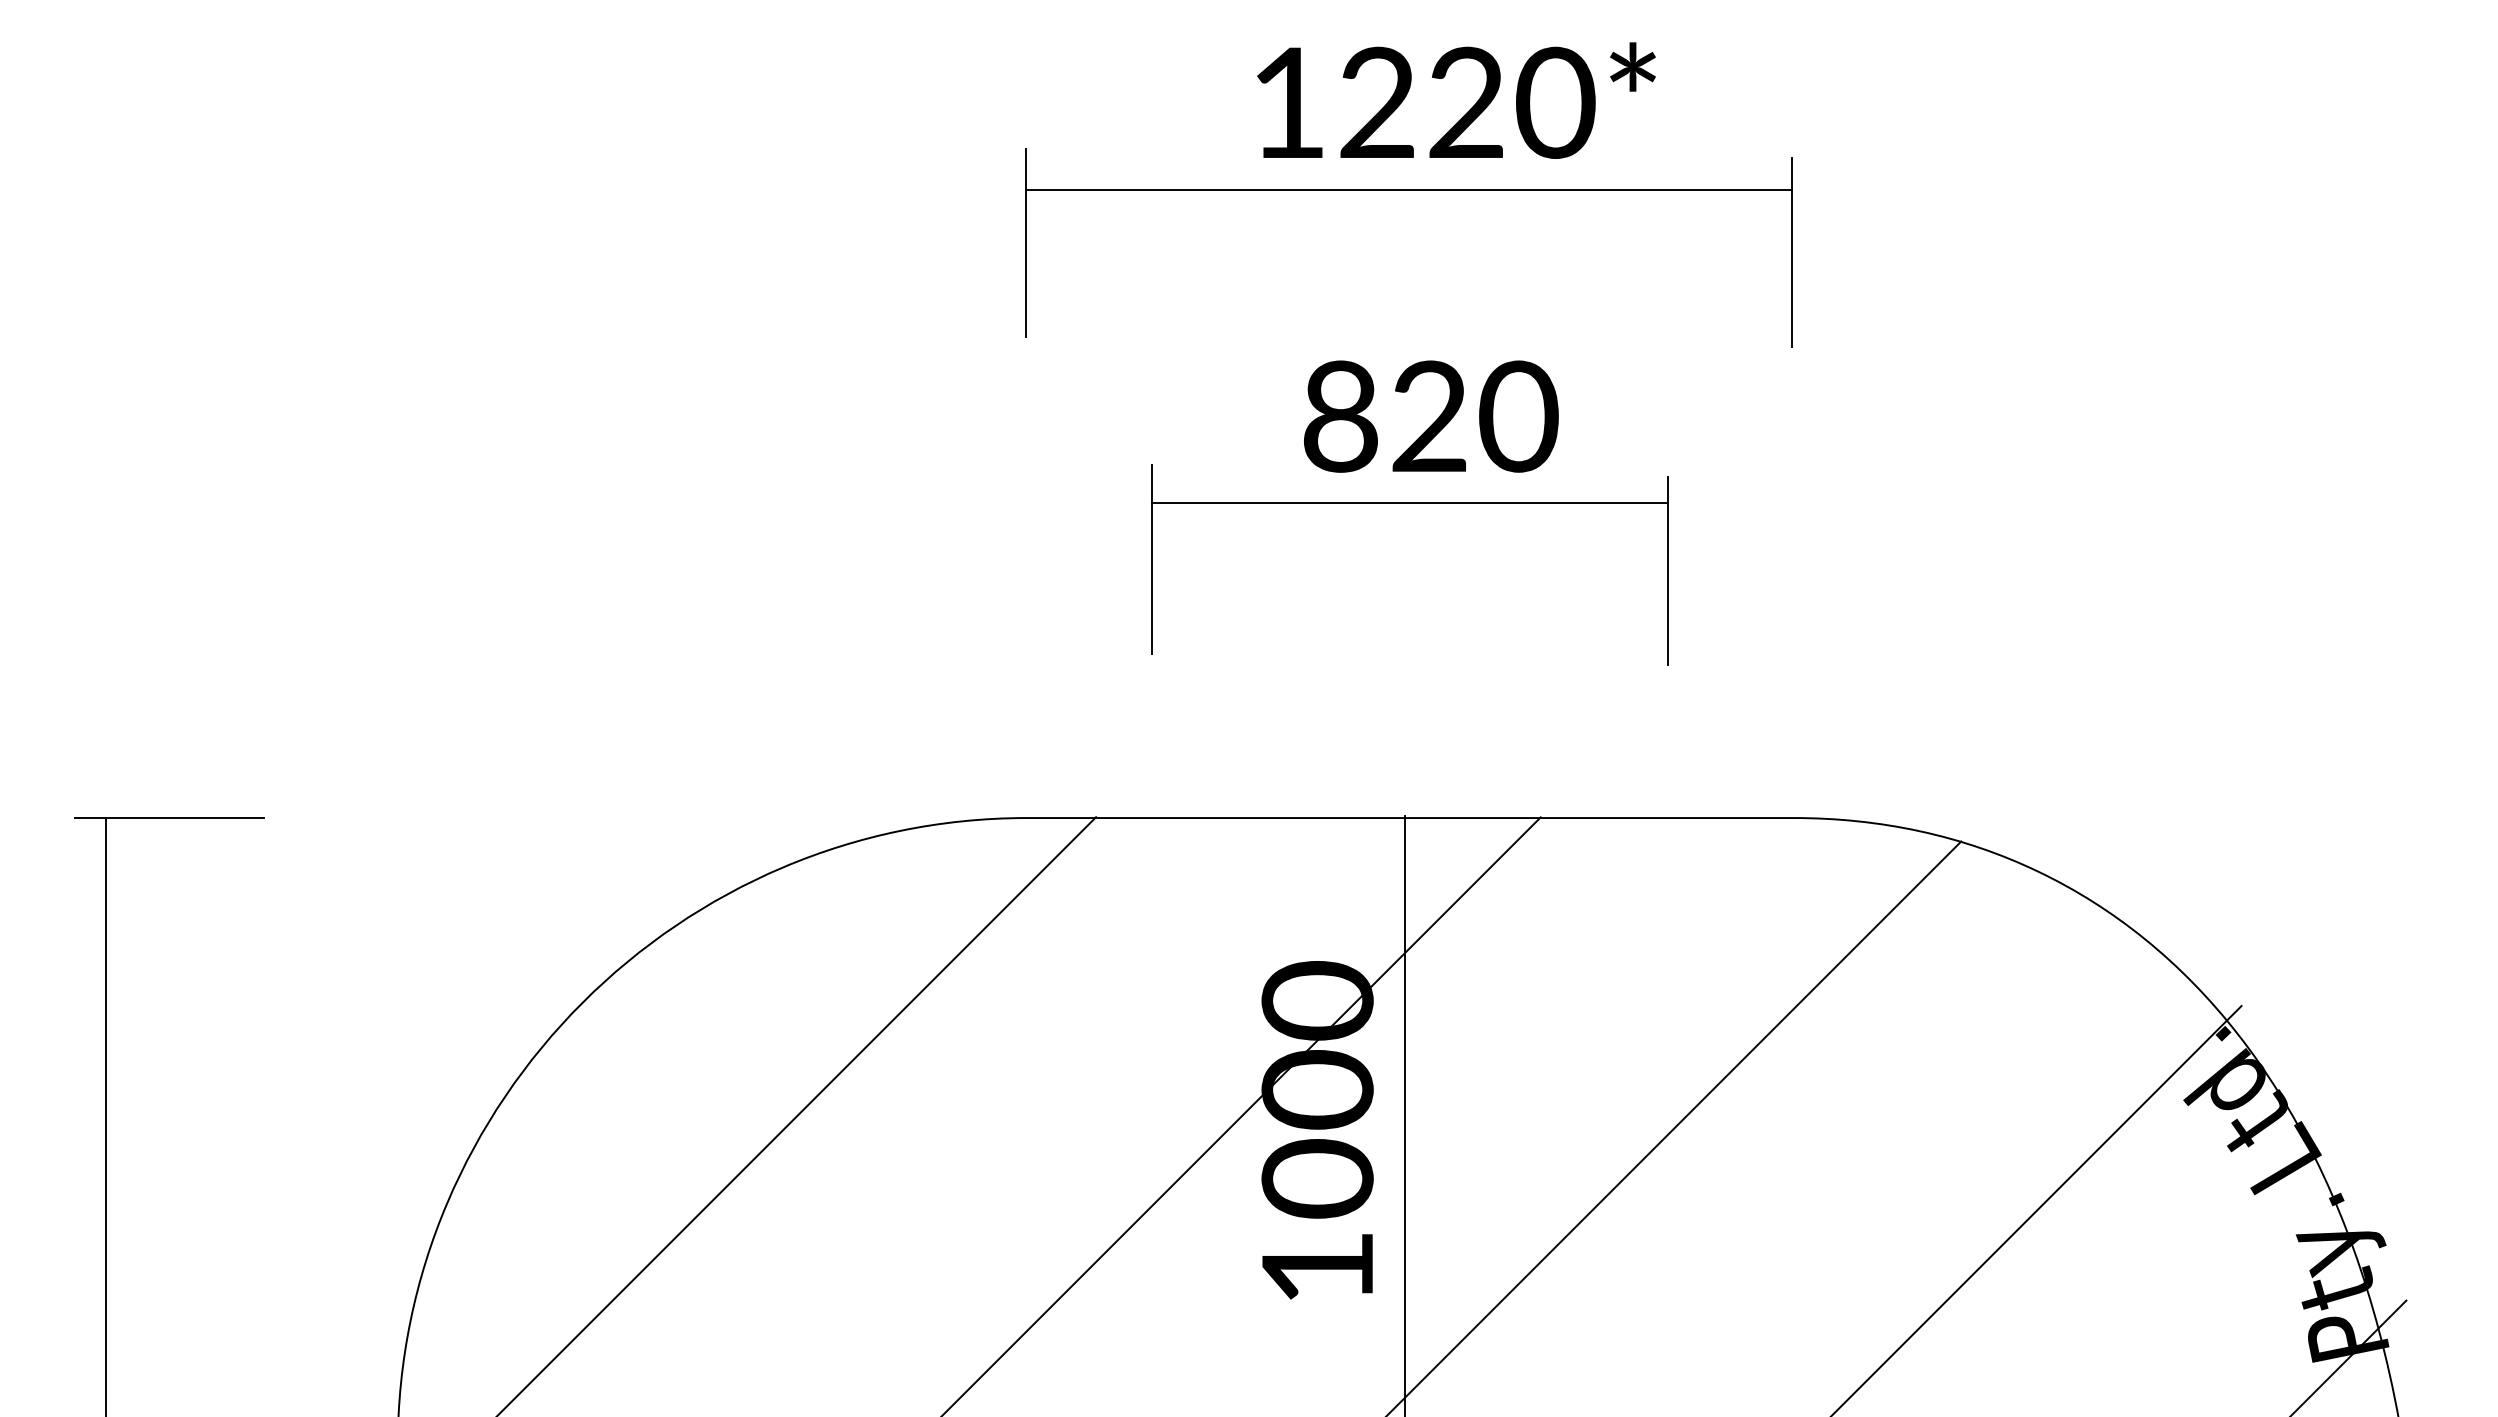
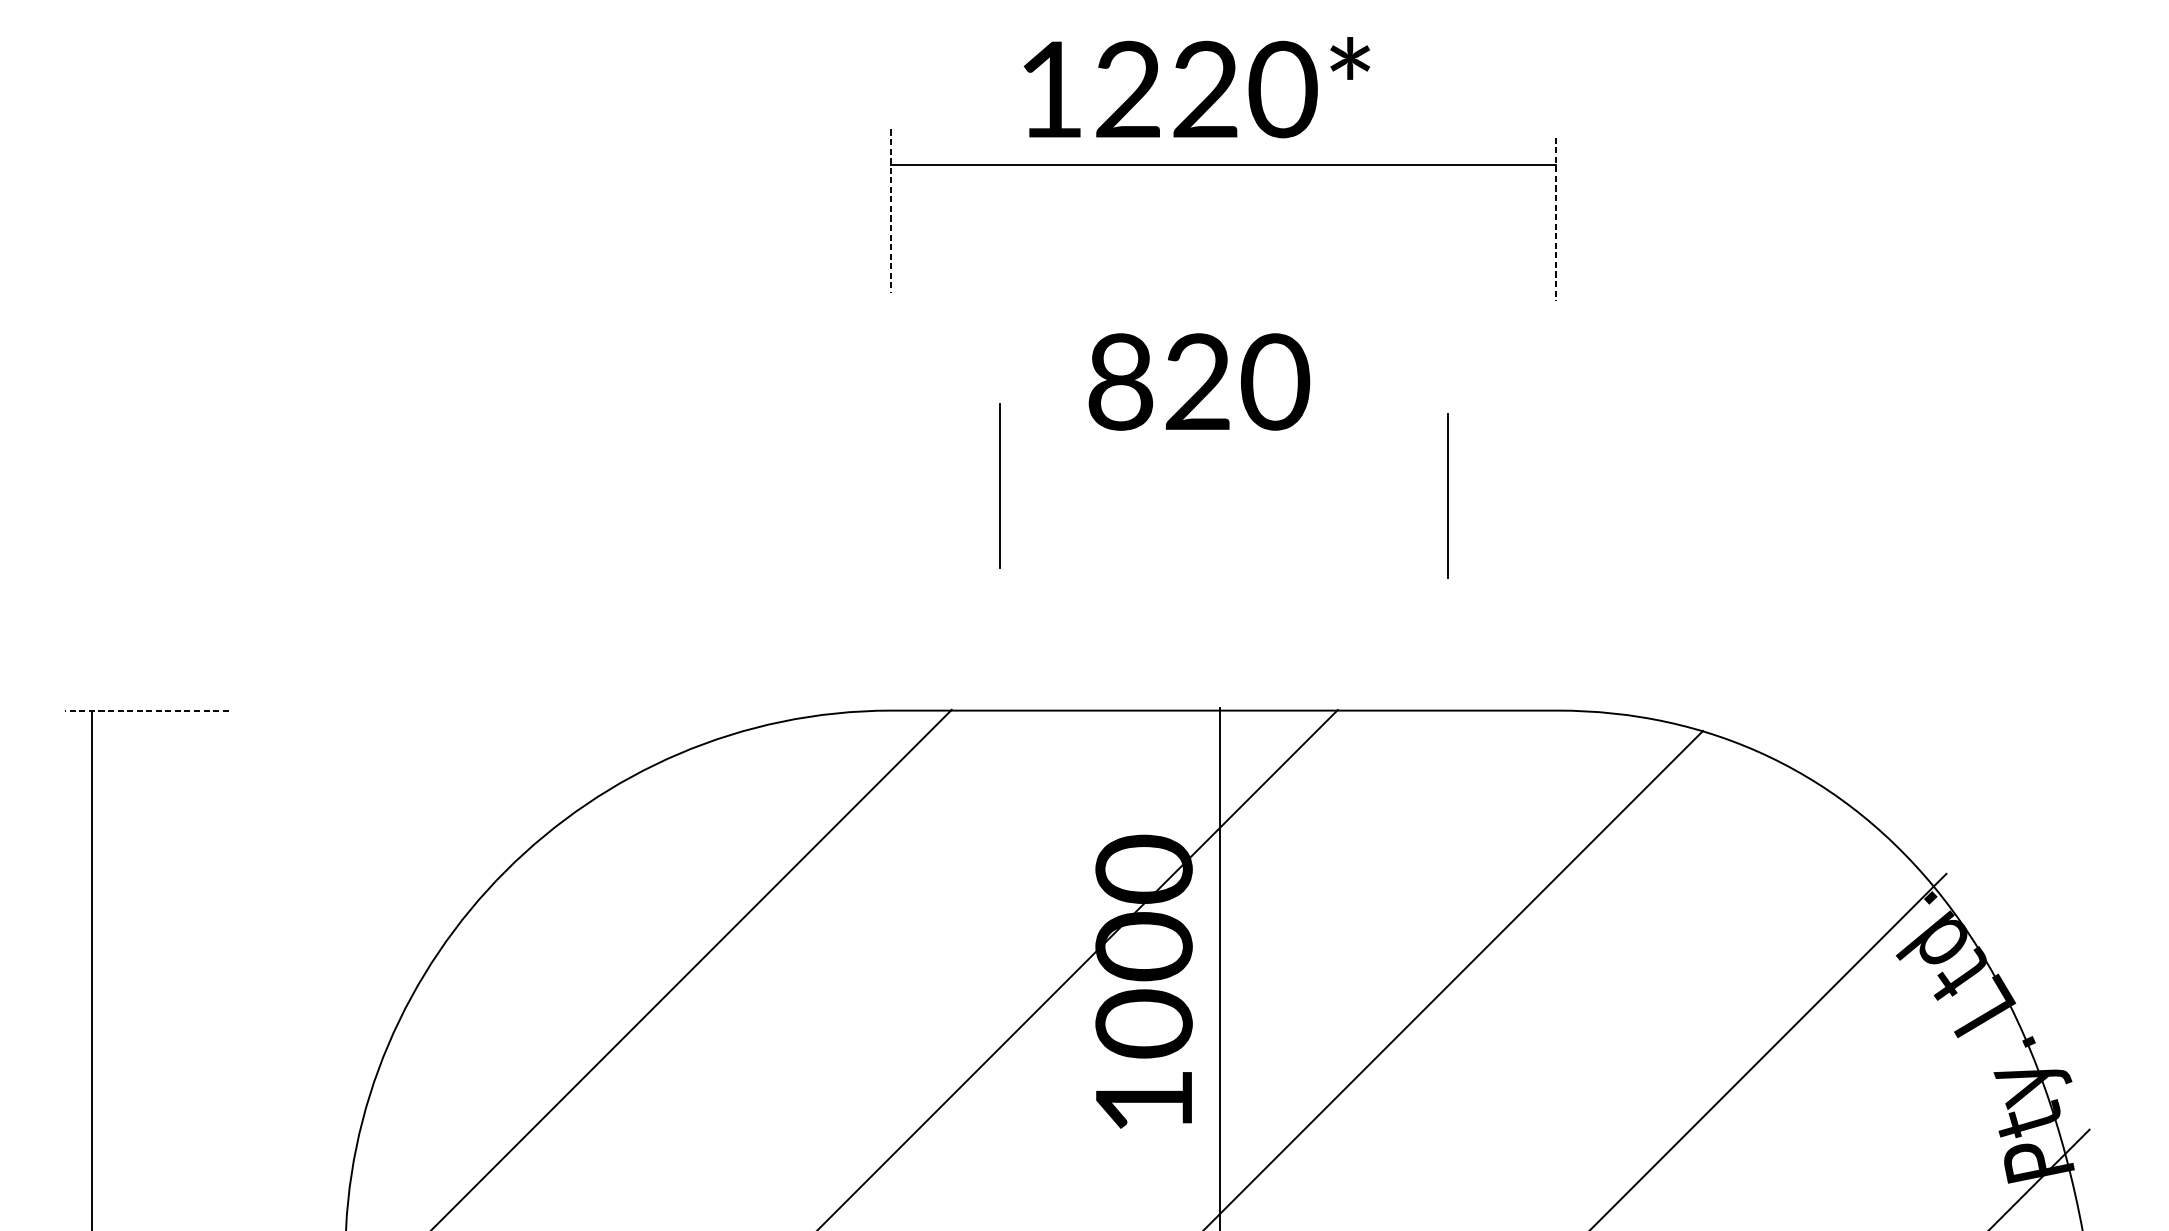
text: (1456, 100) -> (1196, 87), moved
line: (1026, 243) -> (891, 211), solid -> dashed
line: (1792, 253) -> (1556, 220), solid -> dashed
text: (1431, 416) -> (1199, 381), moved
line: (1410, 503) -> (1224, 437), removed
line: (168, 818) -> (146, 711), solid -> dashed

